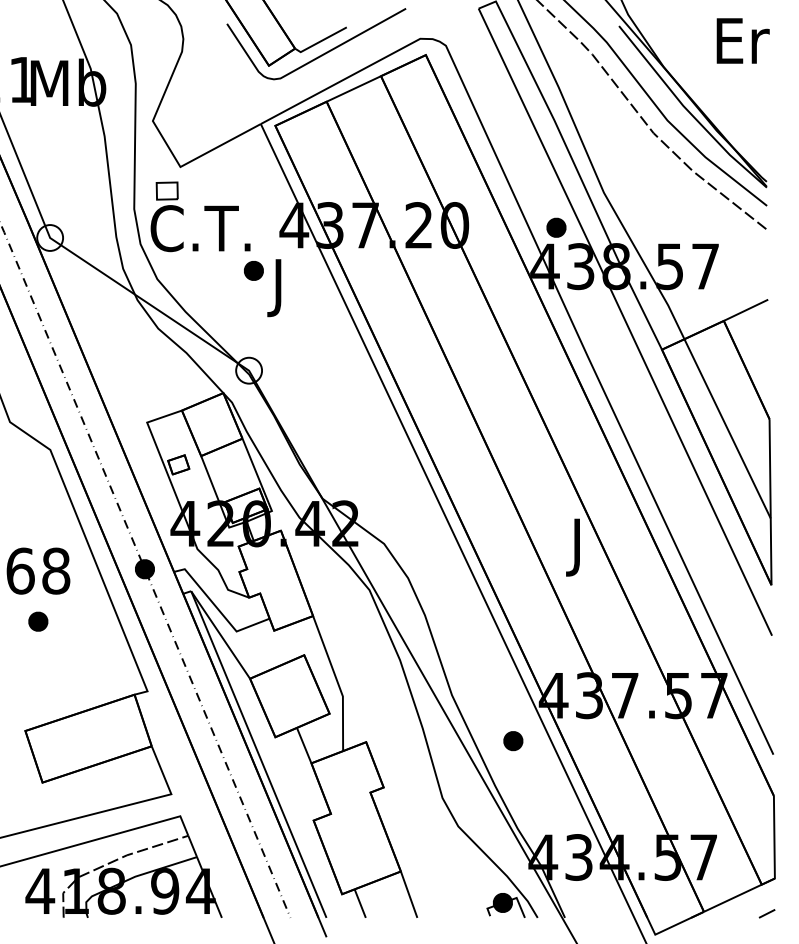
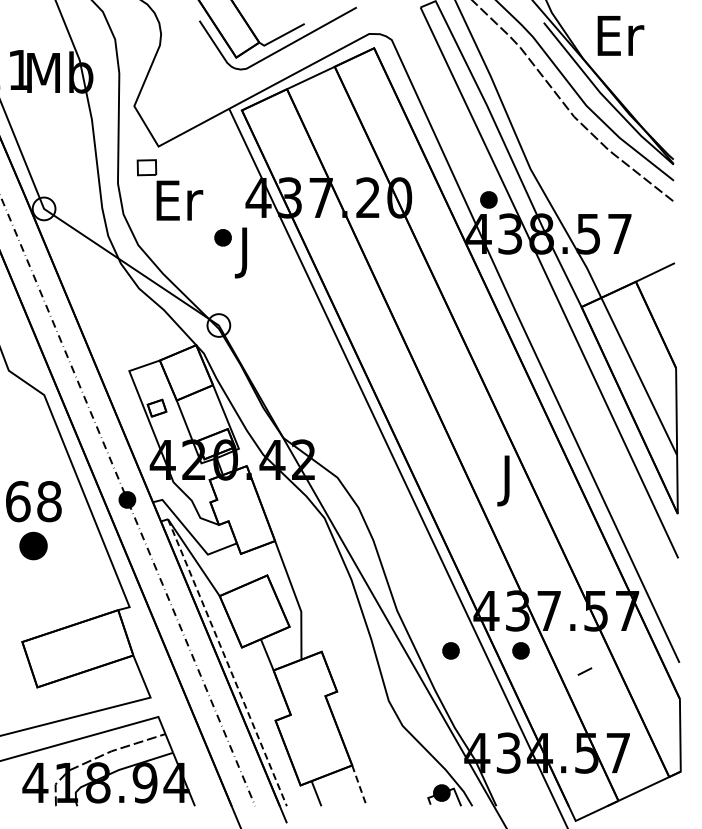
text: (742, 40) -> (620, 35), moved
text: (200, 228) -> (176, 200), C.T. -> Er
part: (38, 621) -> (33, 545), size x1.6
part: (592, 740) -> (520, 650), added
line: (258, 755) -> (227, 663), solid -> dashed
line: (409, 894) -> (359, 785), solid -> dashed
line: (766, 913) -> (584, 671), moved

